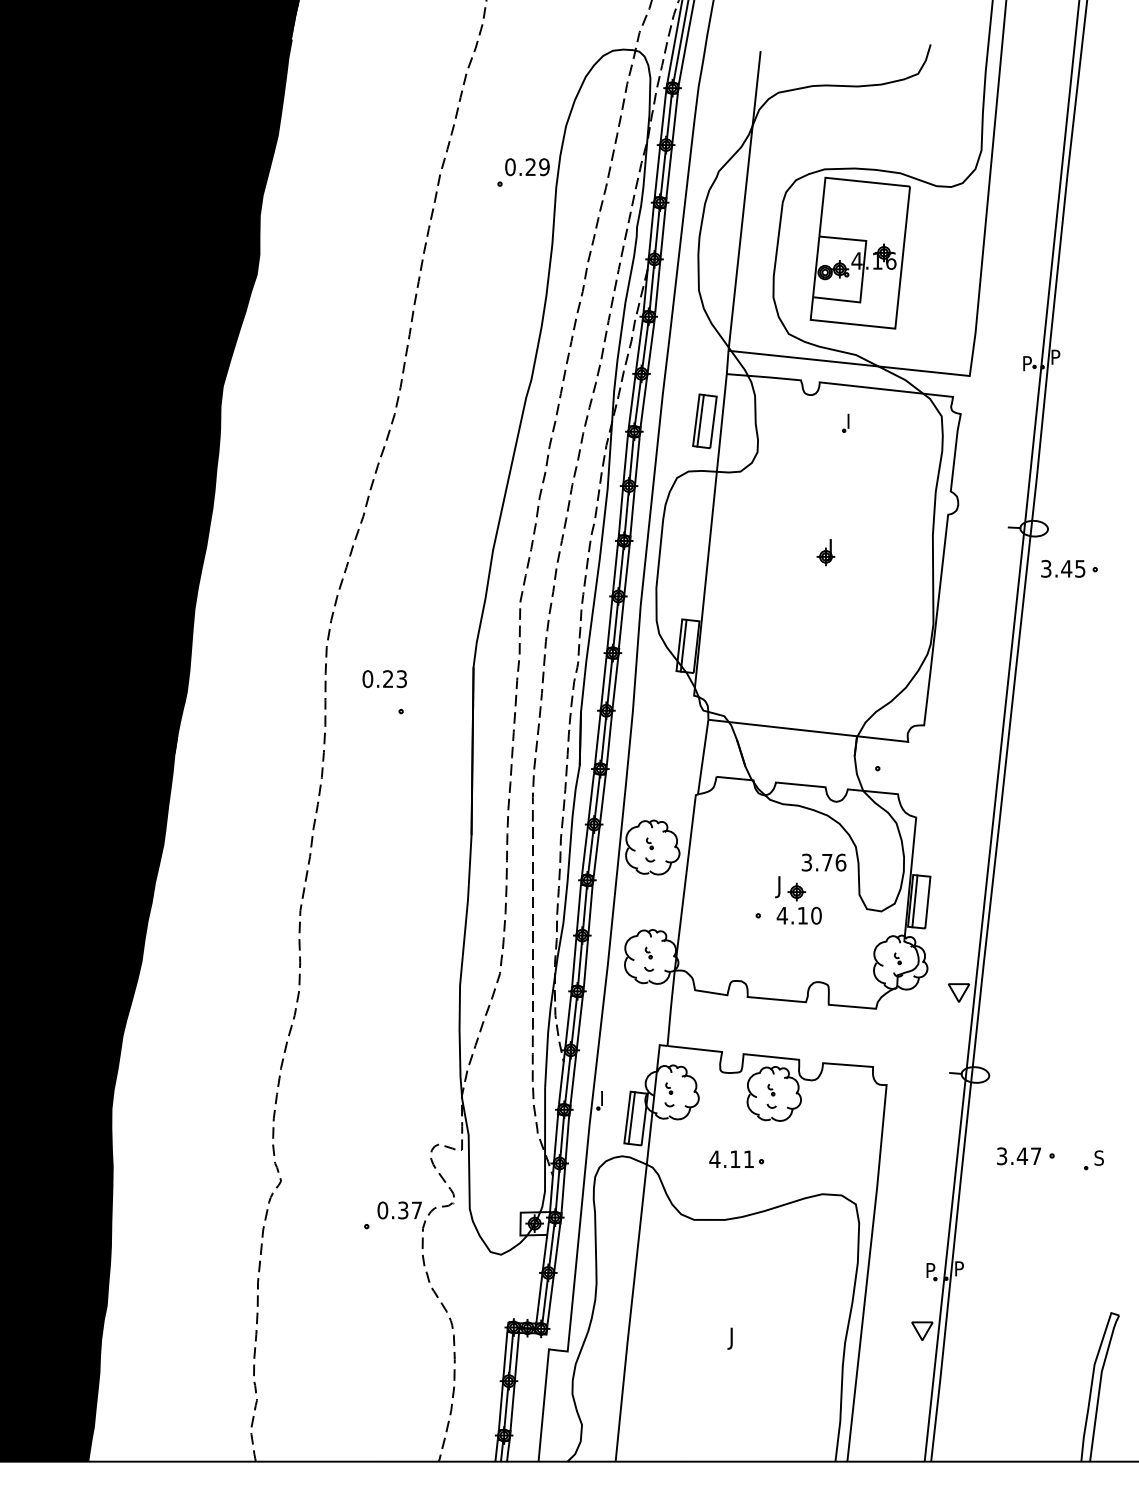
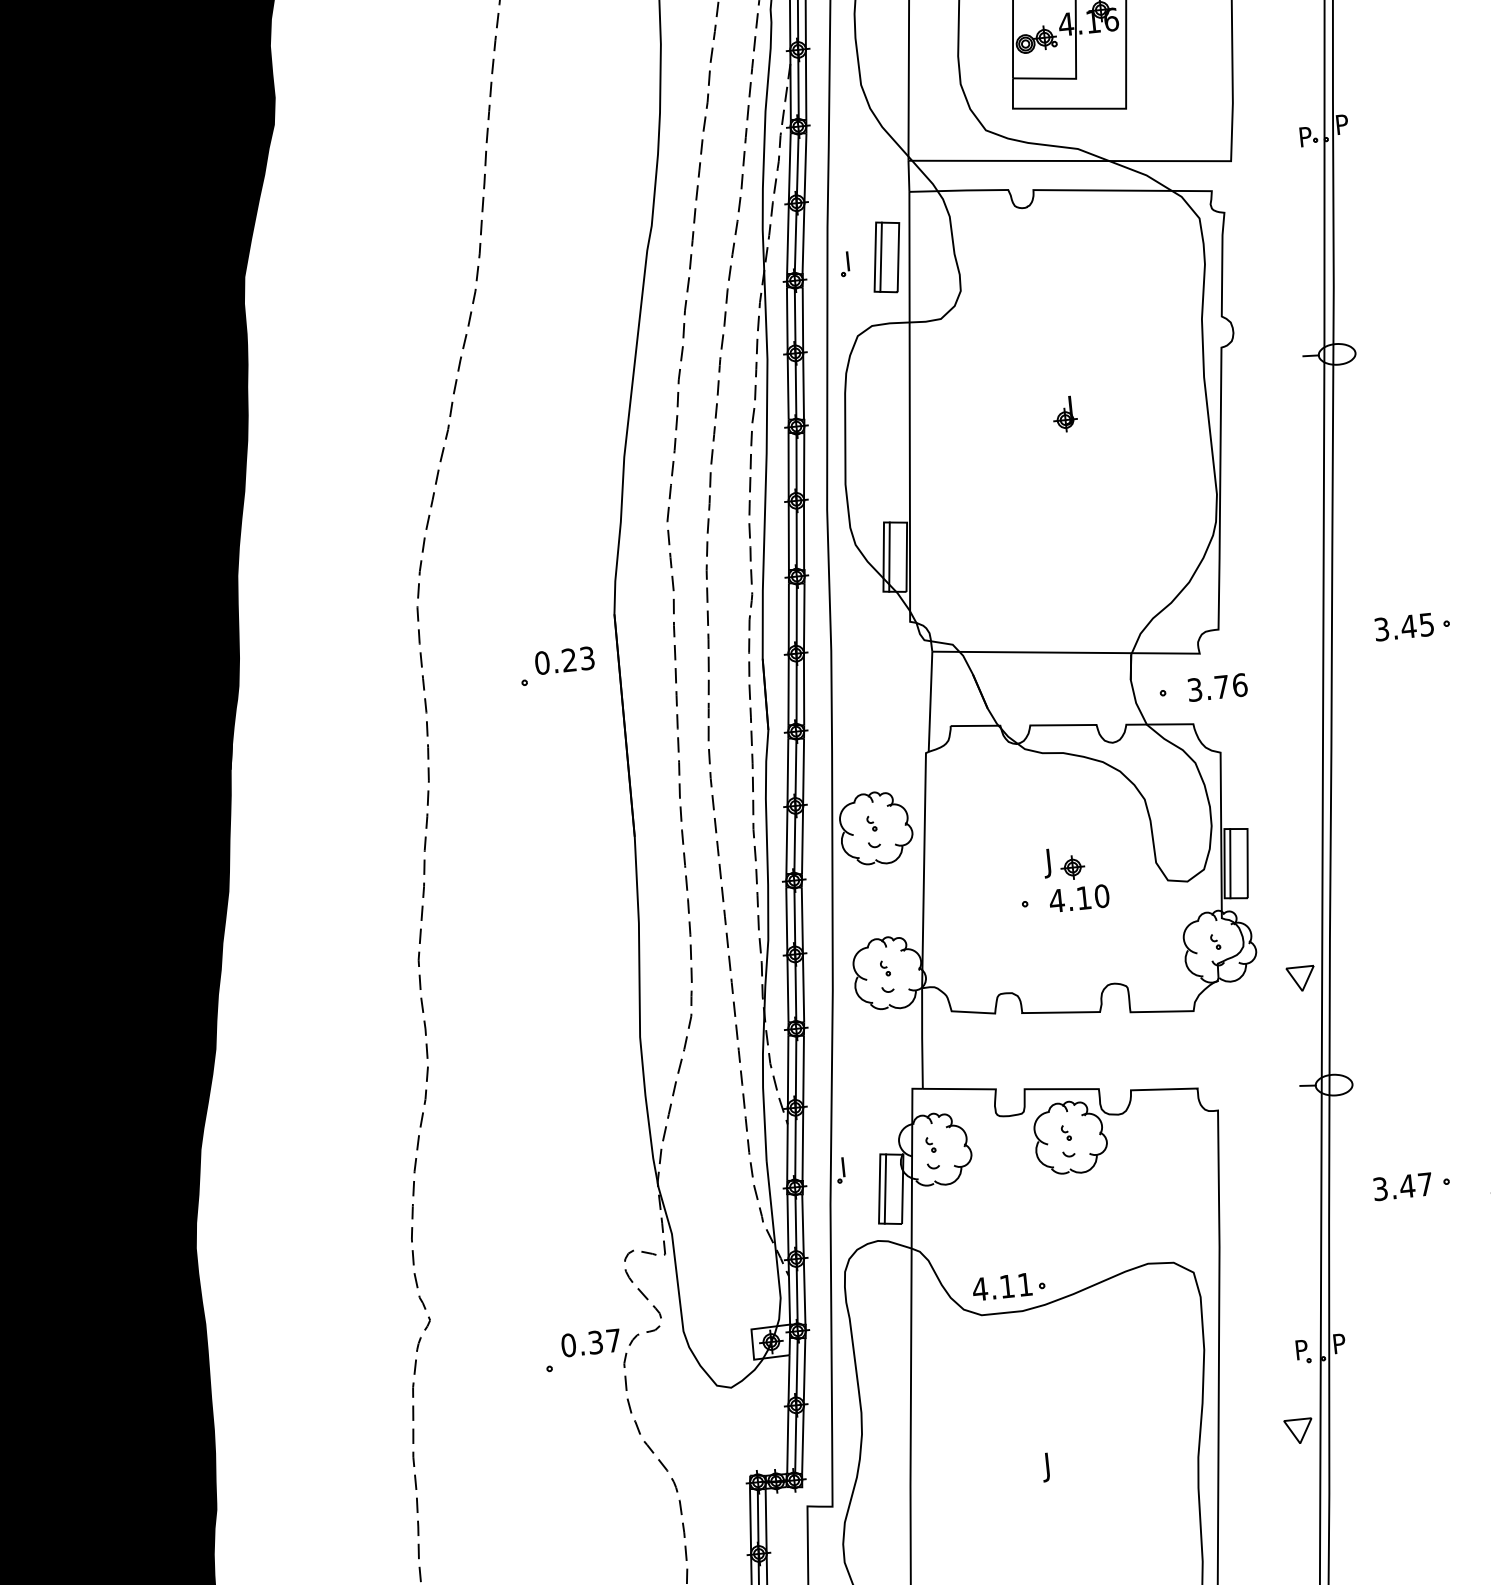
part: (845, 422) -> (844, 263), moved
part: (1069, 568) -> (1412, 625), moved
text: (384, 679) -> (564, 661), moved
text: (823, 862) -> (1216, 687), moved
part: (736, 1158) -> (1008, 1285), moved

